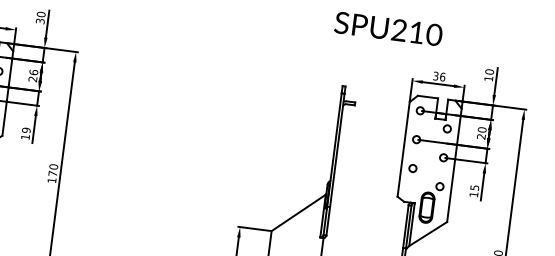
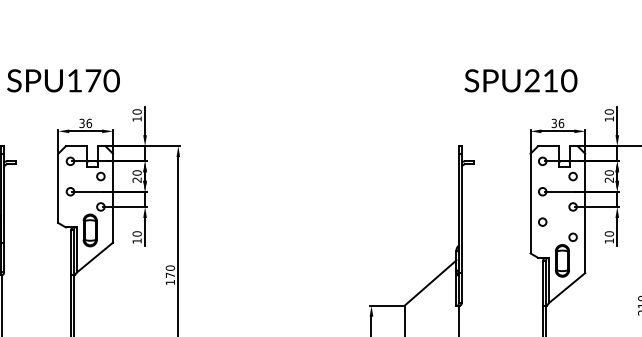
text: (39, 20) -> (136, 118), 30 -> 10
text: (388, 28) -> (520, 80), moved
text: (33, 71) -> (136, 172), 26 -> 20
text: (26, 130) -> (137, 233), 19 -> 10
text: (474, 187) -> (608, 233), 15 -> 10

